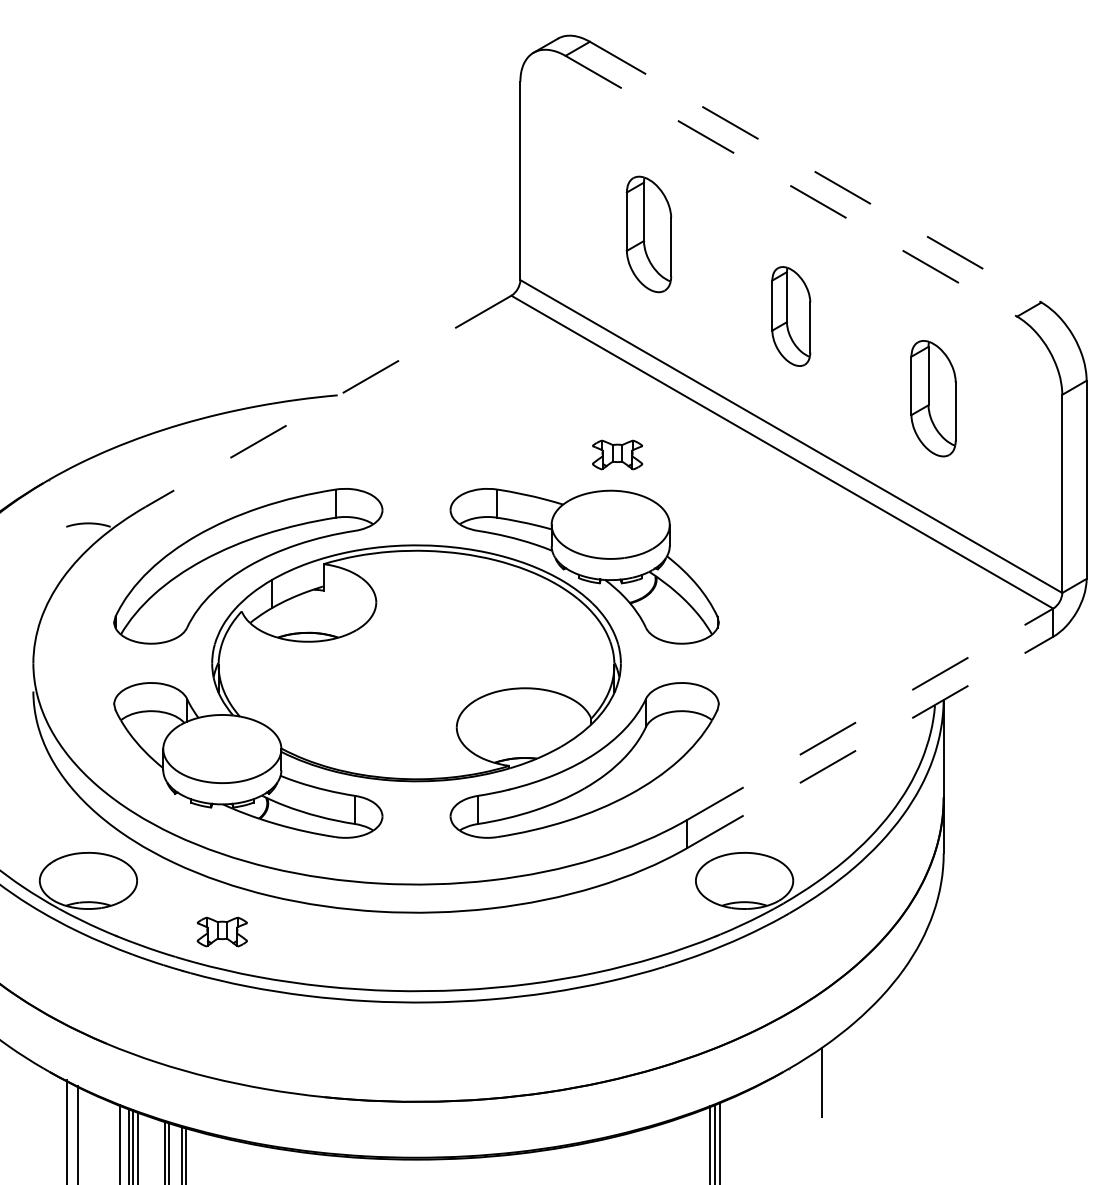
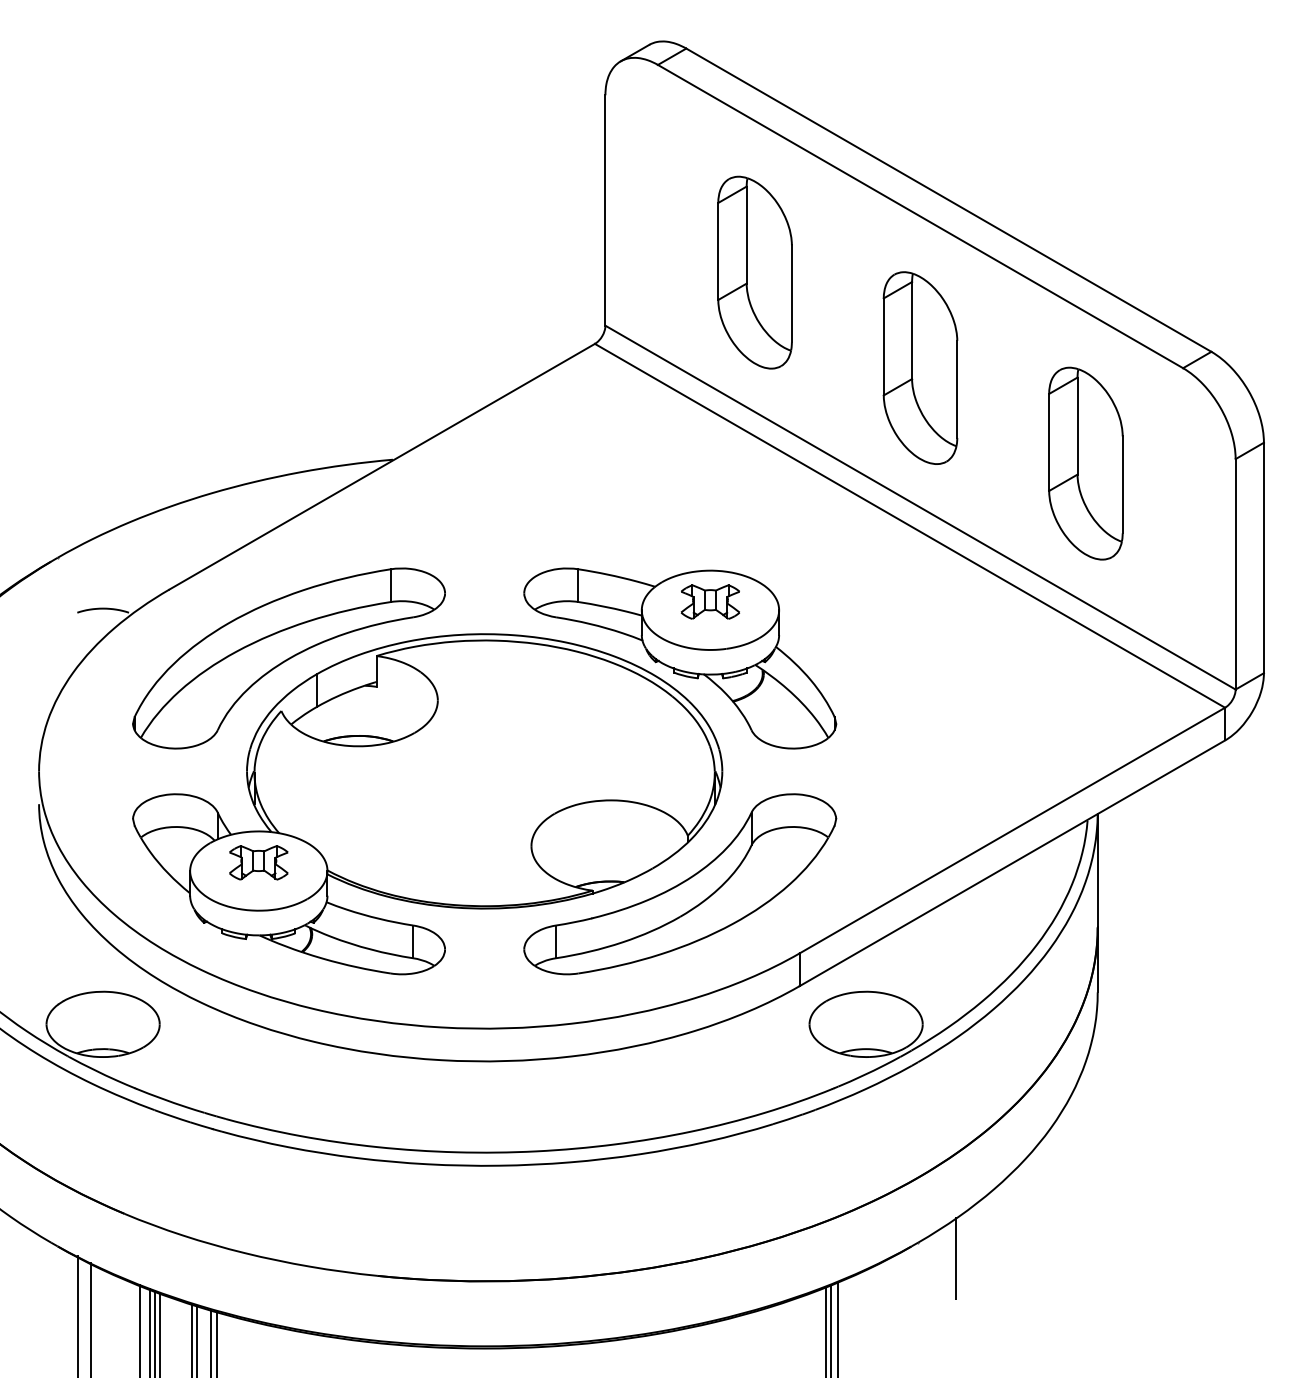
line: (816, 172) -> (949, 200), dashed -> solid
line: (791, 186) -> (920, 216), dashed -> solid
part: (648, 234) -> (754, 272), size x1.43
part: (791, 316) -> (920, 367), size x1.67
part: (933, 398) -> (1085, 463), size x1.43
line: (328, 401) -> (382, 466), dashed -> solid
part: (616, 454) -> (709, 601), moved
line: (870, 714) -> (1012, 830), dashed -> solid
line: (870, 742) -> (1012, 863), dashed -> solid
part: (222, 931) -> (258, 862), moved

